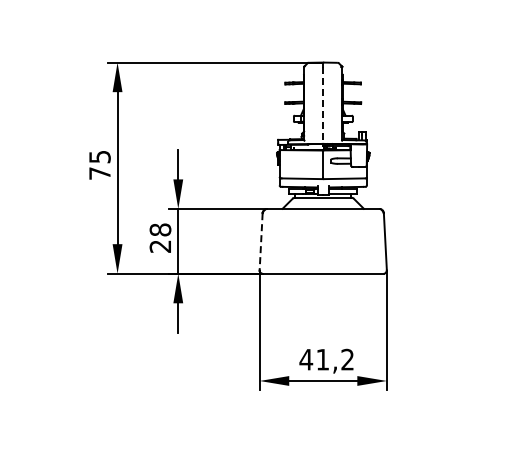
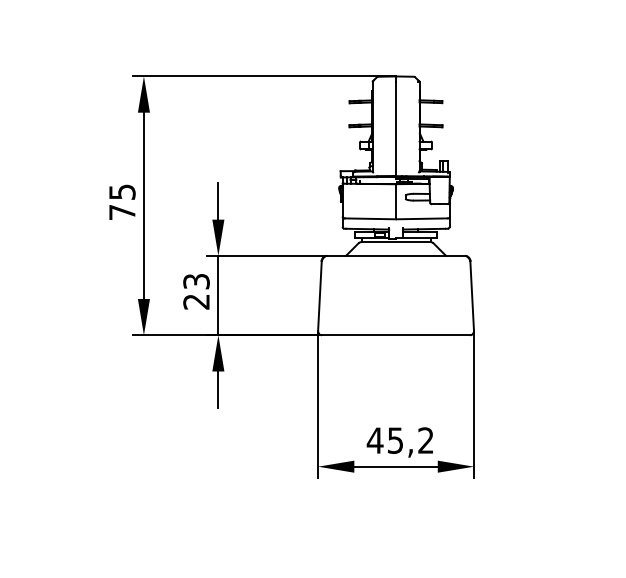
line: (323, 105) -> (396, 129), dashed -> solid
text: (160, 229) -> (196, 281), 28 -> 23
line: (261, 241) -> (320, 295), dashed -> solid
text: (322, 359) -> (395, 440), 41,2 -> 45,2

